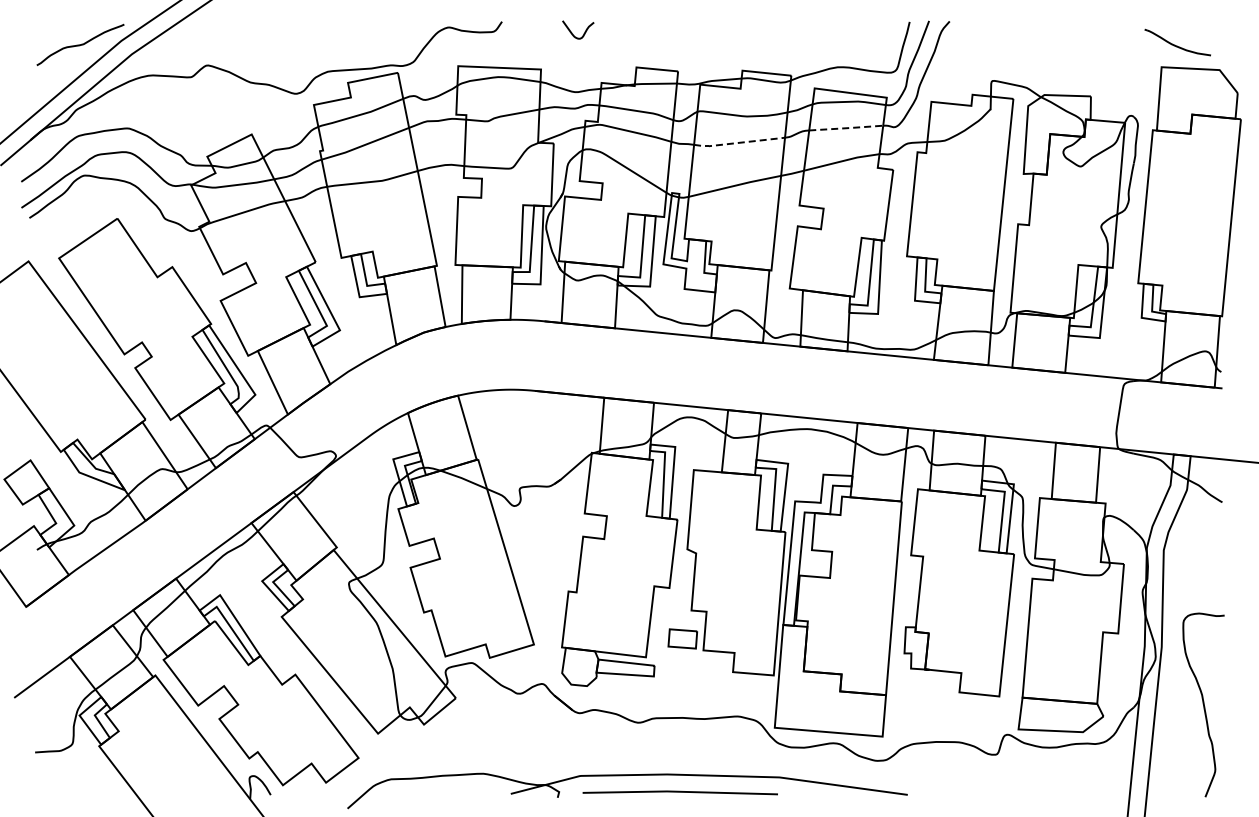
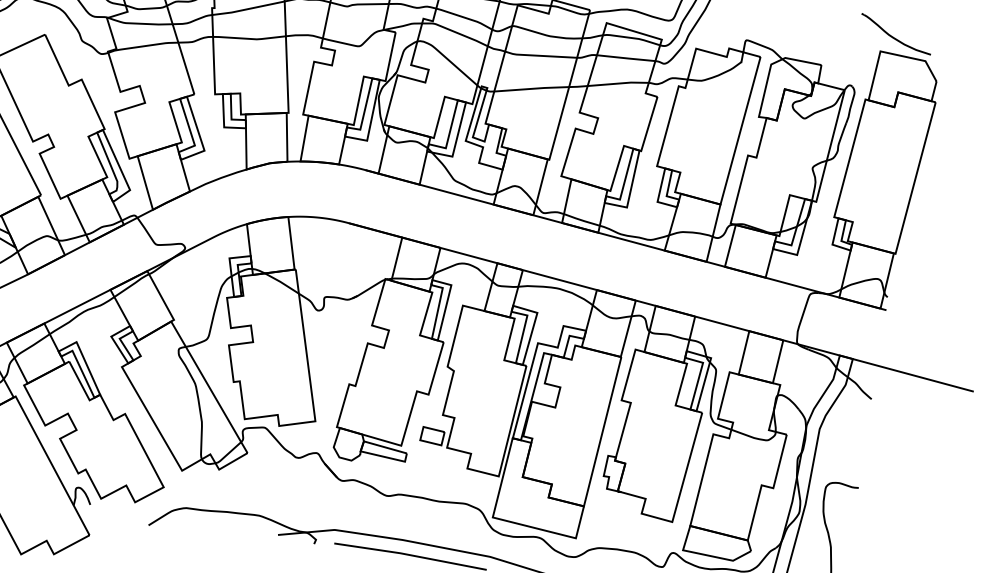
part: (1177, 42) -> (896, 34), size x1.43
line: (847, 128) -> (627, 58), dashed -> solid
line: (738, 142) -> (540, 55), dashed -> solid

